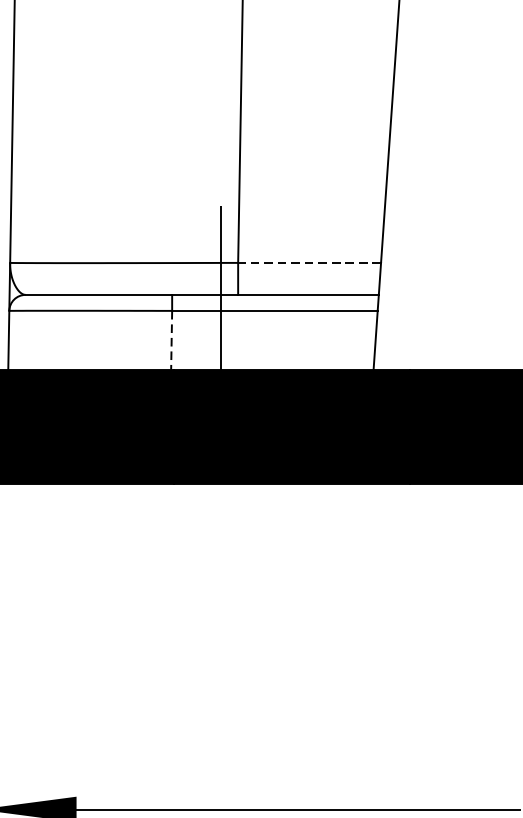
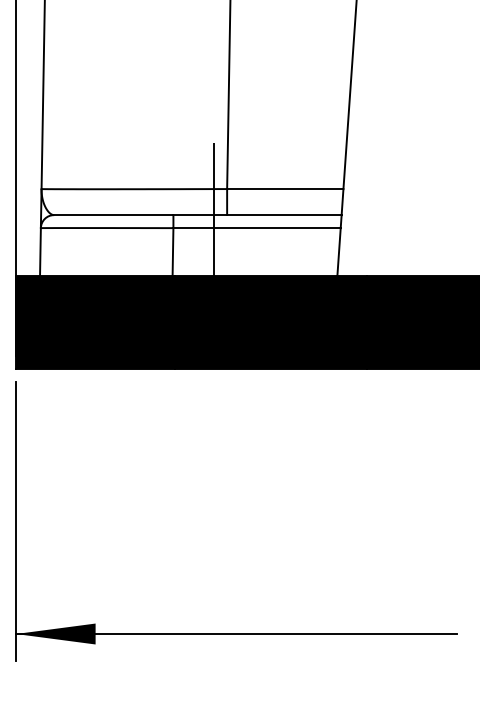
line: (308, 263) -> (284, 189), dashed -> solid
line: (172, 340) -> (173, 252), dashed -> solid

